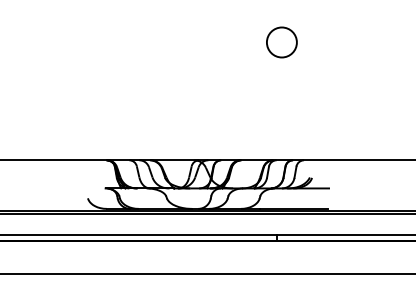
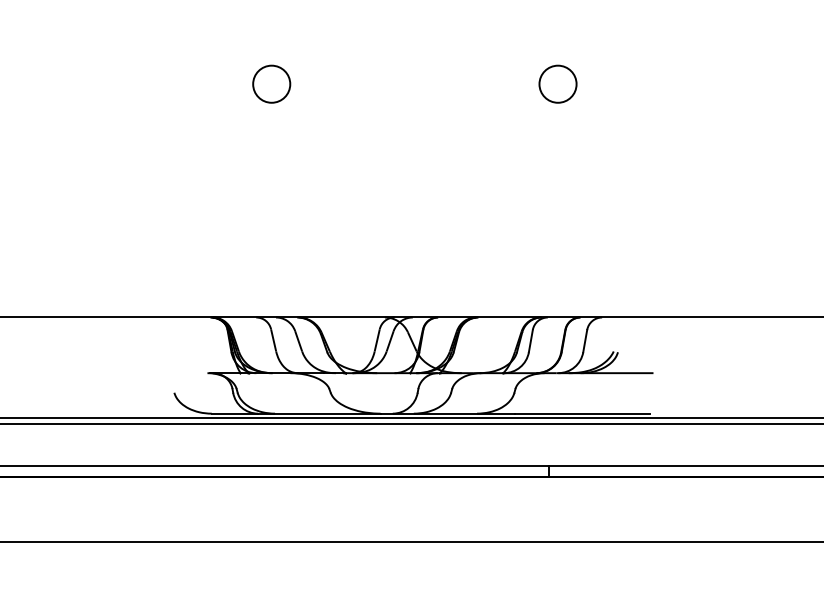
circle: (136, 42) -> (270, 84), added
circle: (281, 42) -> (557, 84), size x0.62

